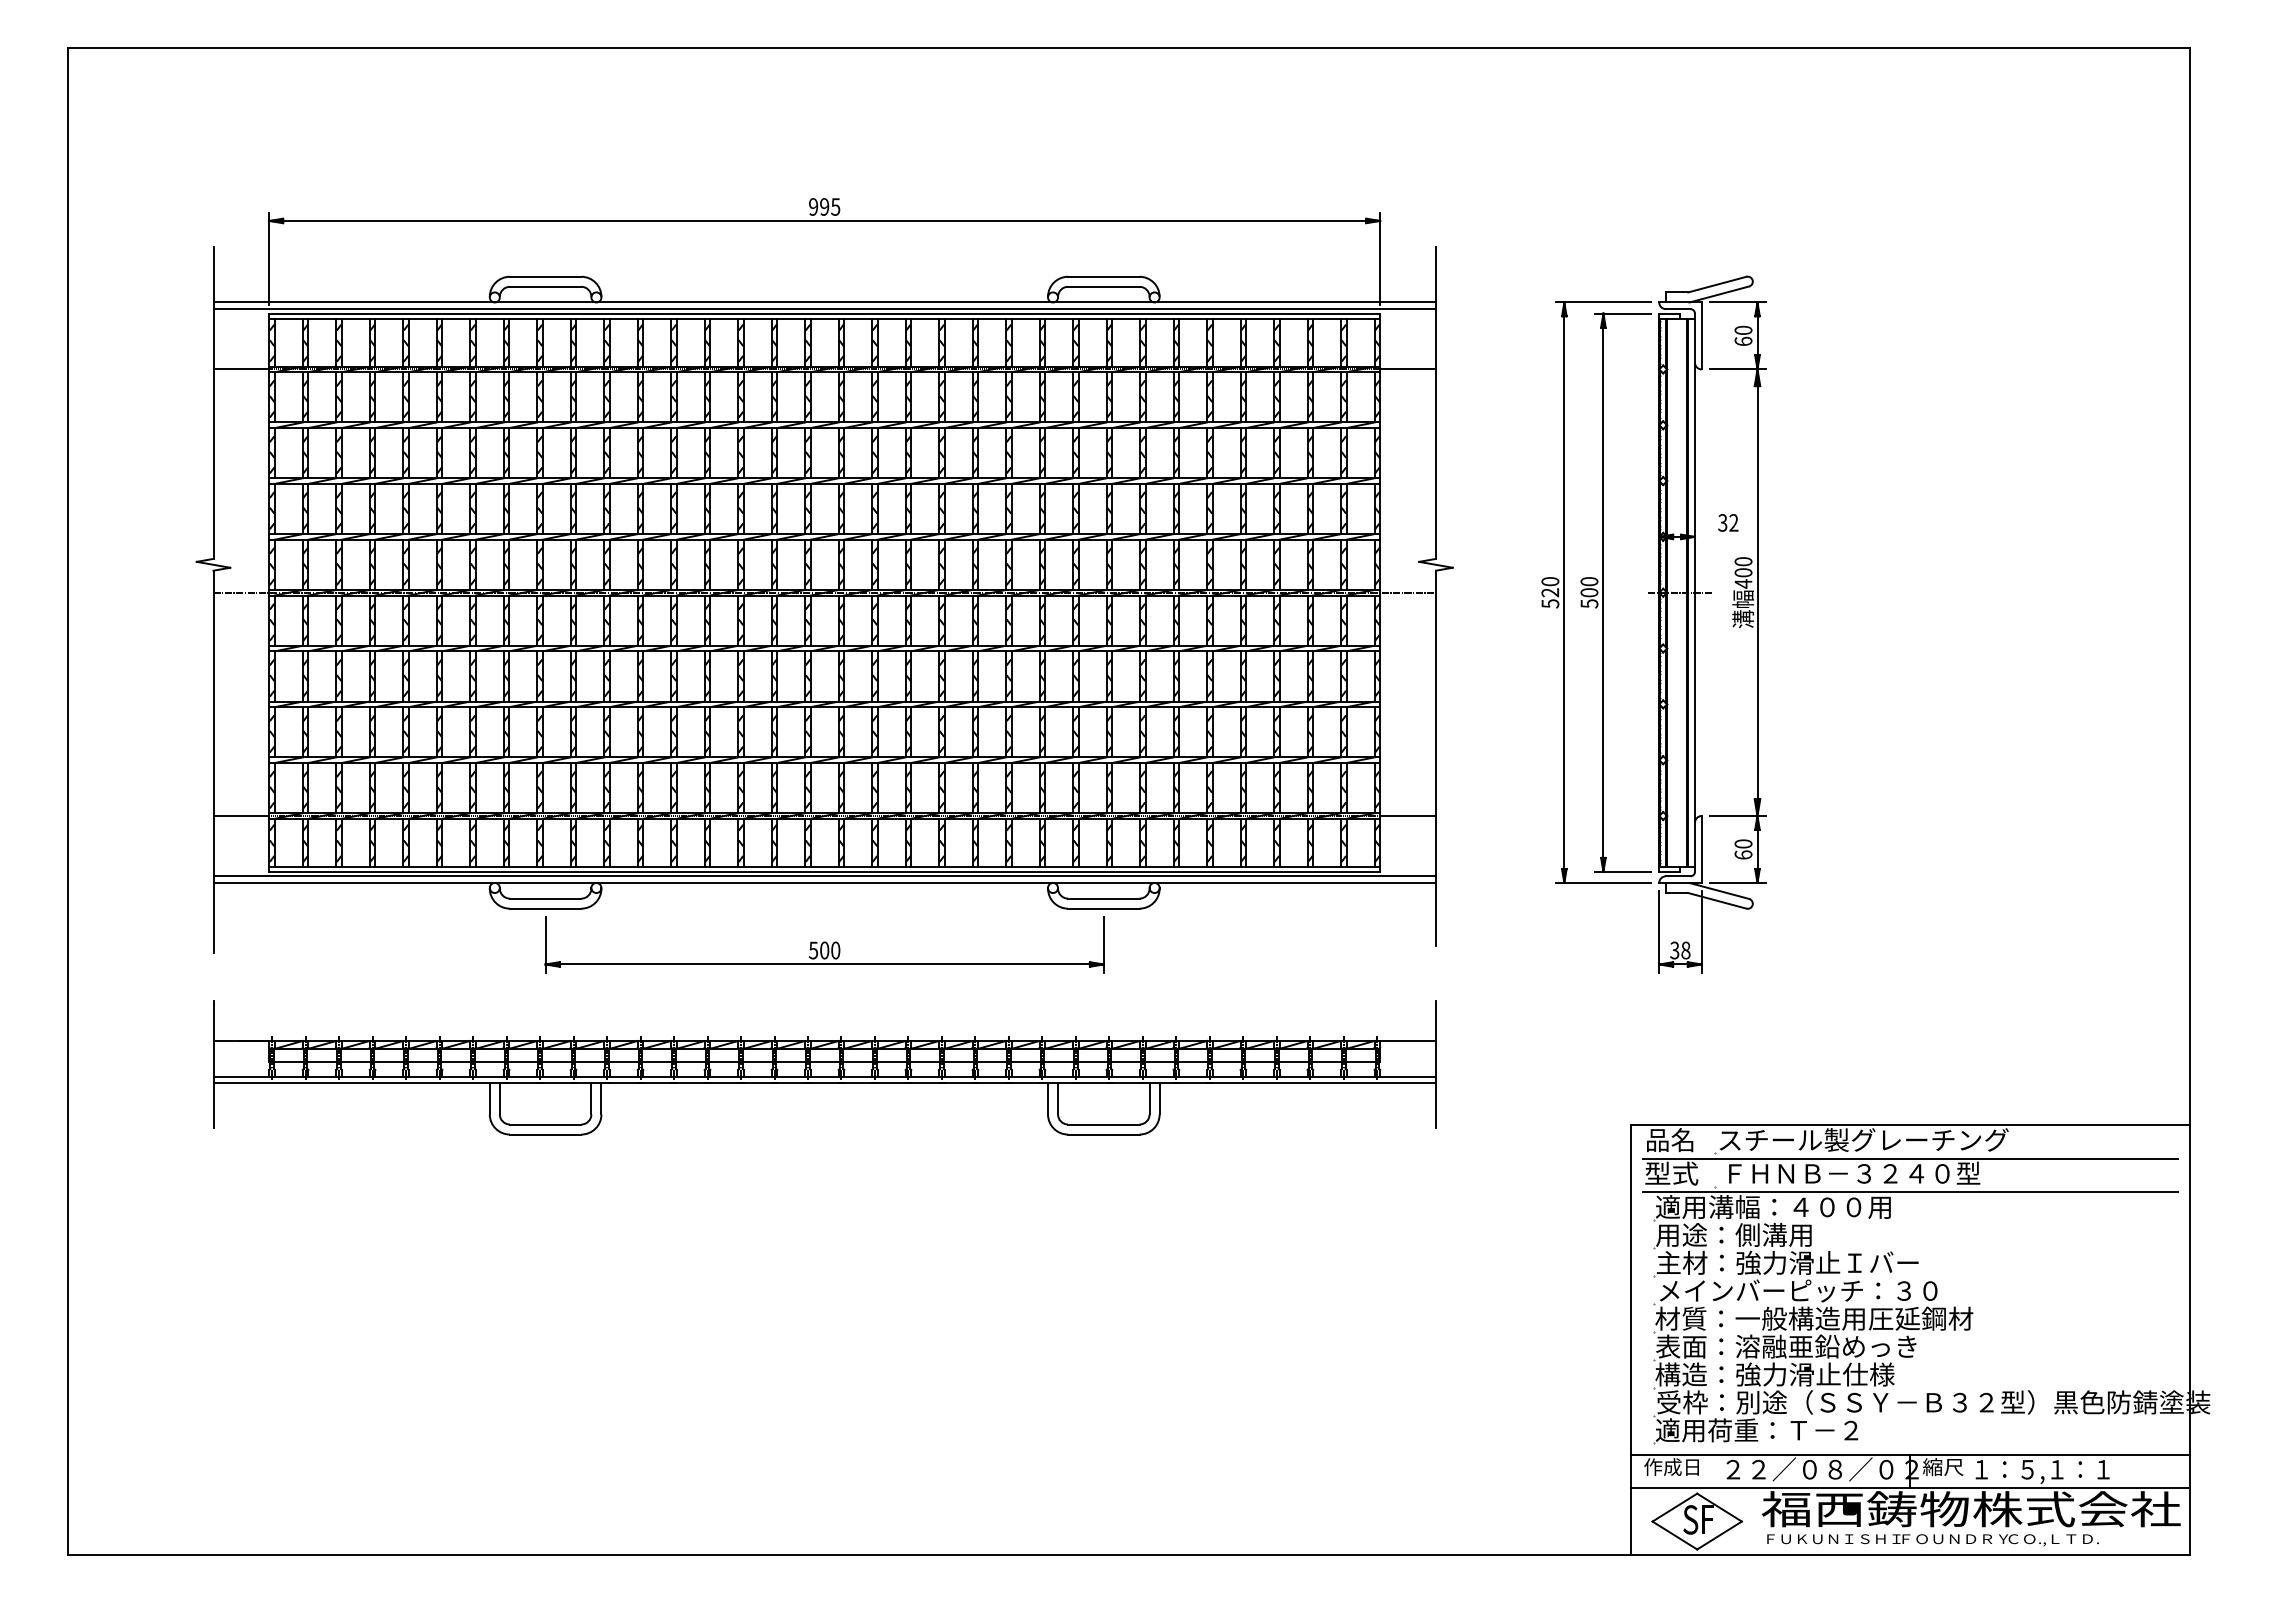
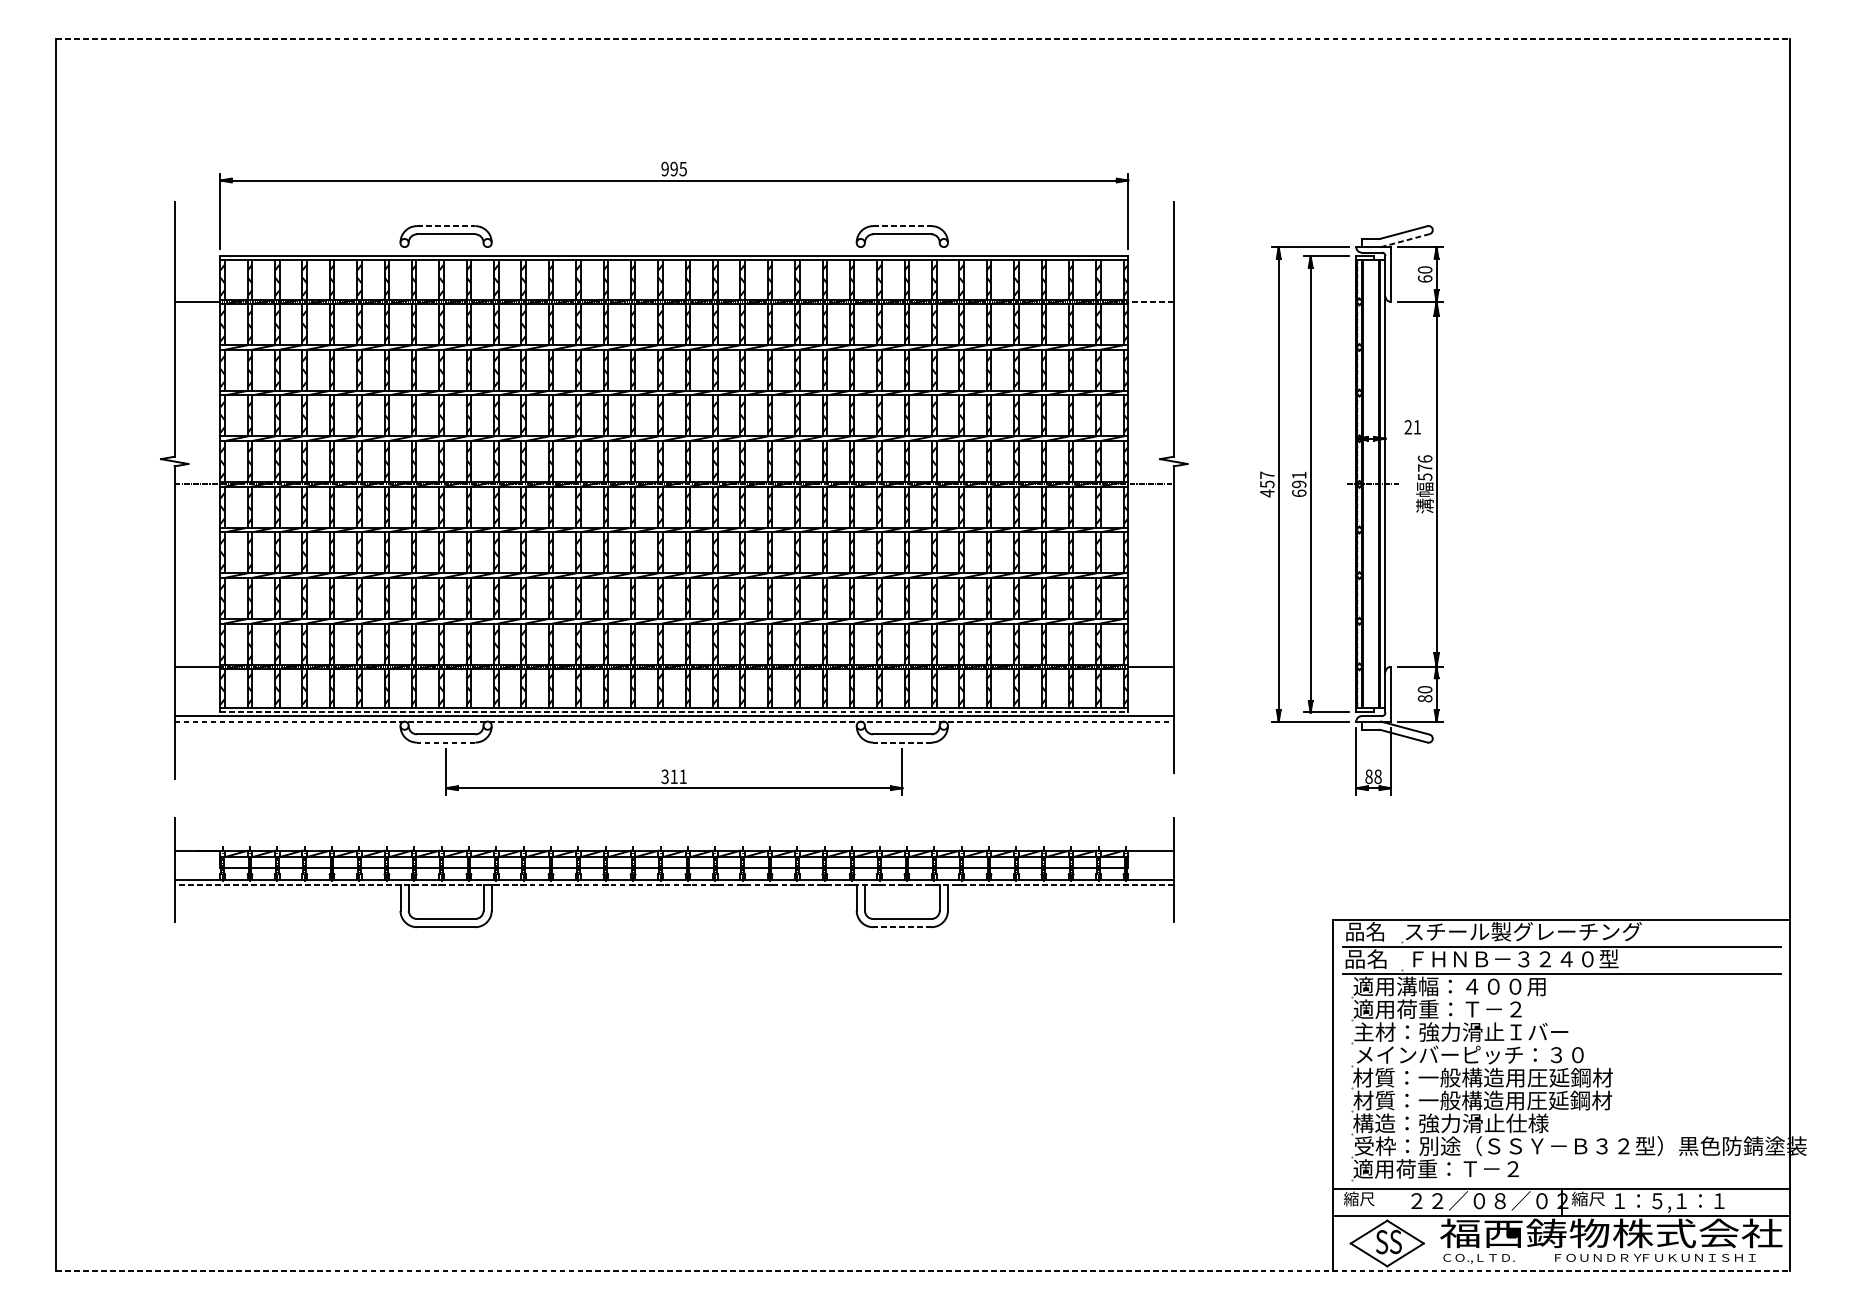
line: (1128, 47) -> (922, 38), solid -> dashed
line: (545, 276) -> (446, 225), solid -> dashed
line: (1103, 276) -> (902, 225), solid -> dashed
line: (1719, 294) -> (1405, 240), solid -> dashed
line: (824, 302) -> (674, 247), removed
line: (824, 309) -> (674, 252), removed
line: (1408, 369) -> (1151, 301), solid -> dashed
text: (1728, 522) -> (1412, 426), 32 -> 21
text: (1743, 572) -> (1425, 467), 400 -> 576
text: (1550, 592) -> (1267, 484), 520 -> 457
text: (1589, 592) -> (1299, 484), 500 -> 691
text: (1743, 854) -> (1425, 698), 60 -> 80
line: (825, 871) -> (674, 712), solid -> dashed
line: (825, 882) -> (674, 721), solid -> dashed
line: (545, 908) -> (446, 742), solid -> dashed
line: (1103, 908) -> (902, 742), solid -> dashed
text: (824, 950) -> (674, 776), 500 -> 311
text: (1674, 950) -> (1368, 776), 38 -> 88
line: (824, 1083) -> (674, 885), solid -> dashed
line: (1103, 1134) -> (902, 927), solid -> dashed
text: (1671, 1173) -> (1366, 959), 型式 -> 品名
text: (1758, 1234) -> (1437, 1008), 用途：側溝用 -> 適用荷重：Ｔ－２
text: (1814, 1346) -> (1483, 1100), 表面：溶融亜鉛めっき -> 材質：一般構造用圧延鋼材
text: (1671, 1467) -> (1366, 1199), 作成日 -> 縮尺
text: (1707, 1519) -> (1395, 1241), F -> S
text: (1832, 1540) -> (1497, 1258), ＦＵＫＵＮＩＳＨＩ -> ＣＯ.,ＬＴＤ.
text: (2077, 1540) -> (1698, 1258), ＣＯ.,ＬＴＤ. -> ＦＵＫＵＮＩＳＨＩ
line: (1128, 1555) -> (922, 1271), solid -> dashed

